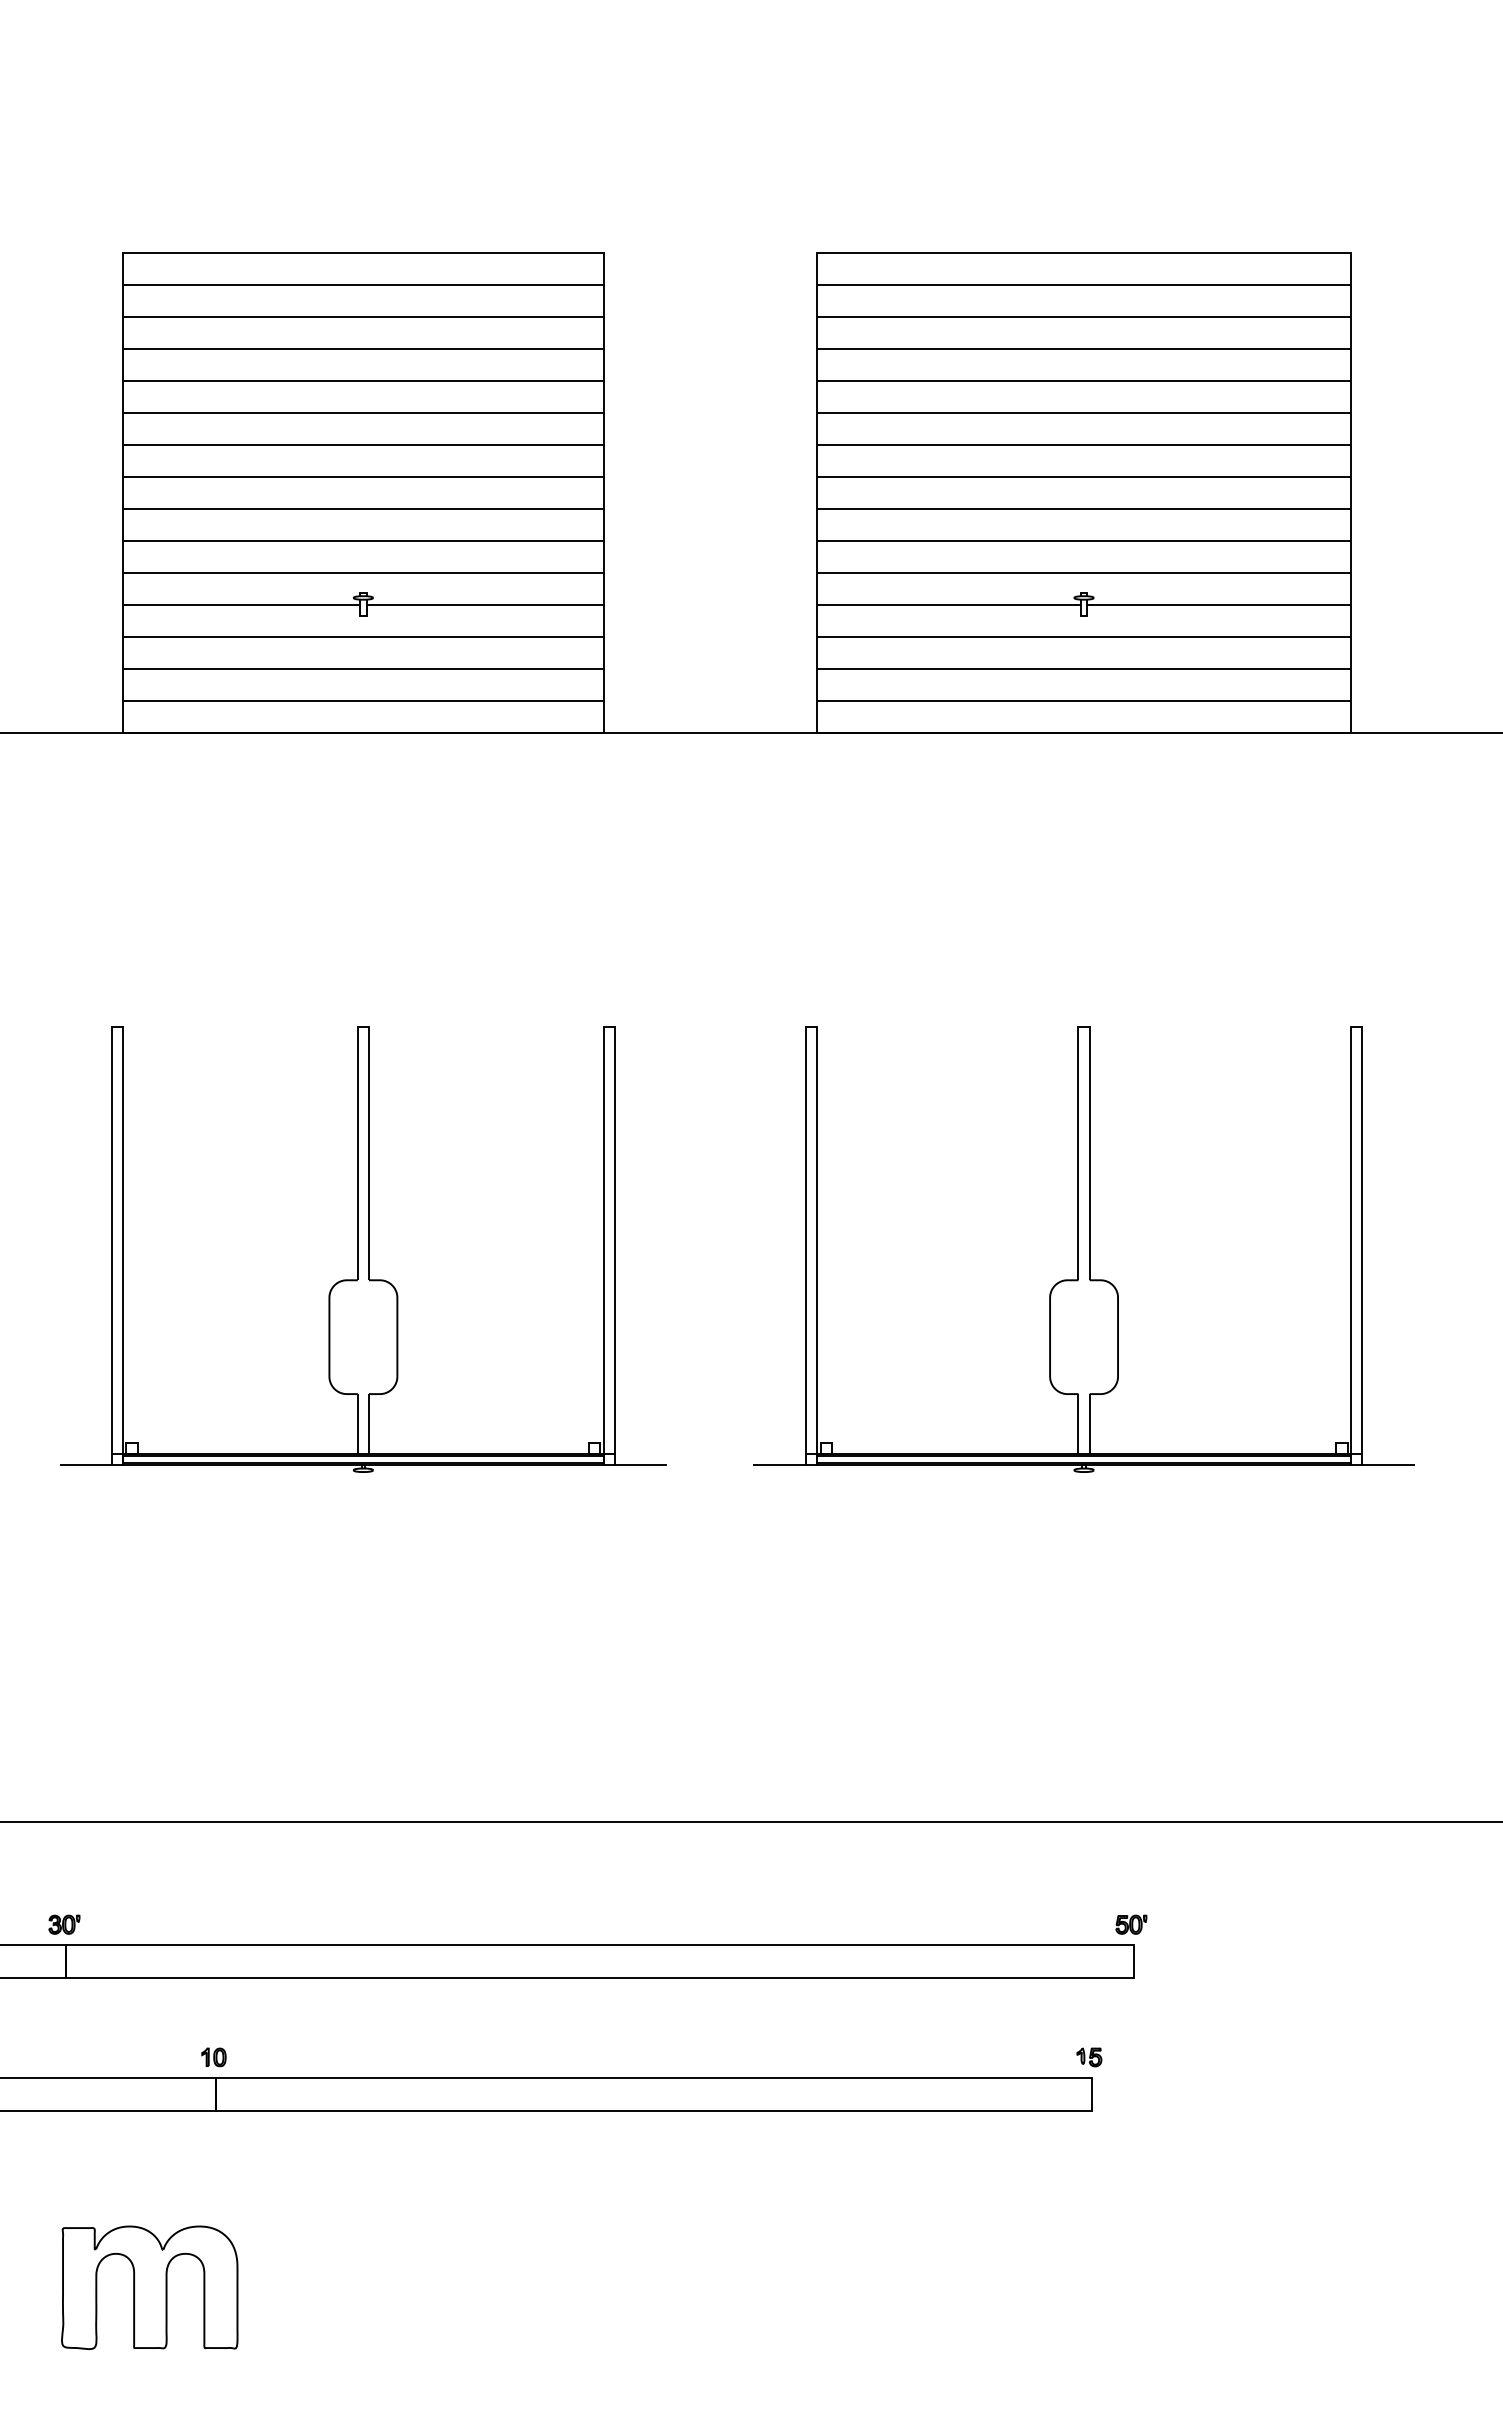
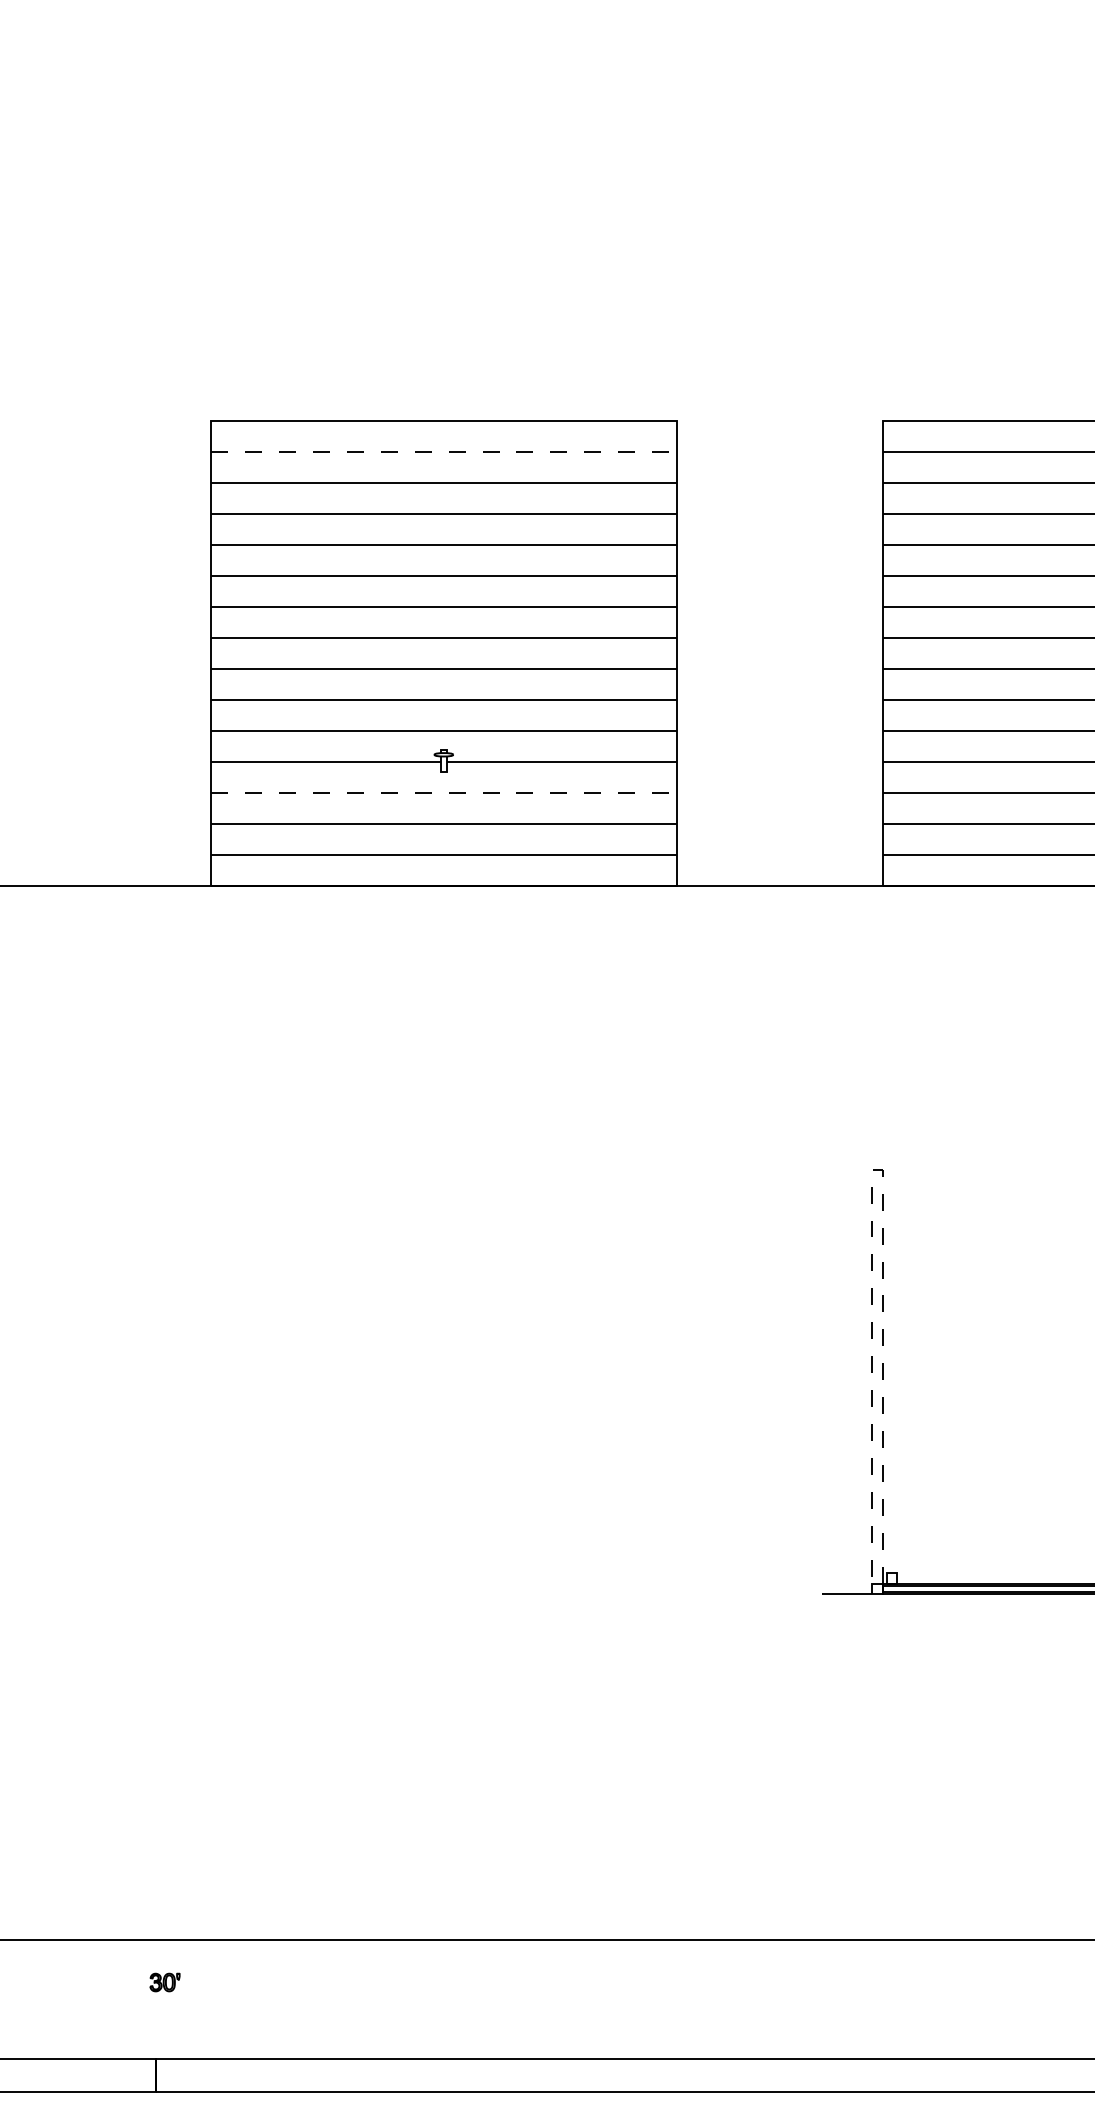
line: (363, 284) -> (443, 451), solid -> dashed
line: (363, 637) -> (443, 793), solid -> dashed
line: (811, 1026) -> (877, 1169), solid -> dashed
part: (363, 1249) -> (443, 1385), removed
part: (64, 1924) -> (165, 1982), moved

